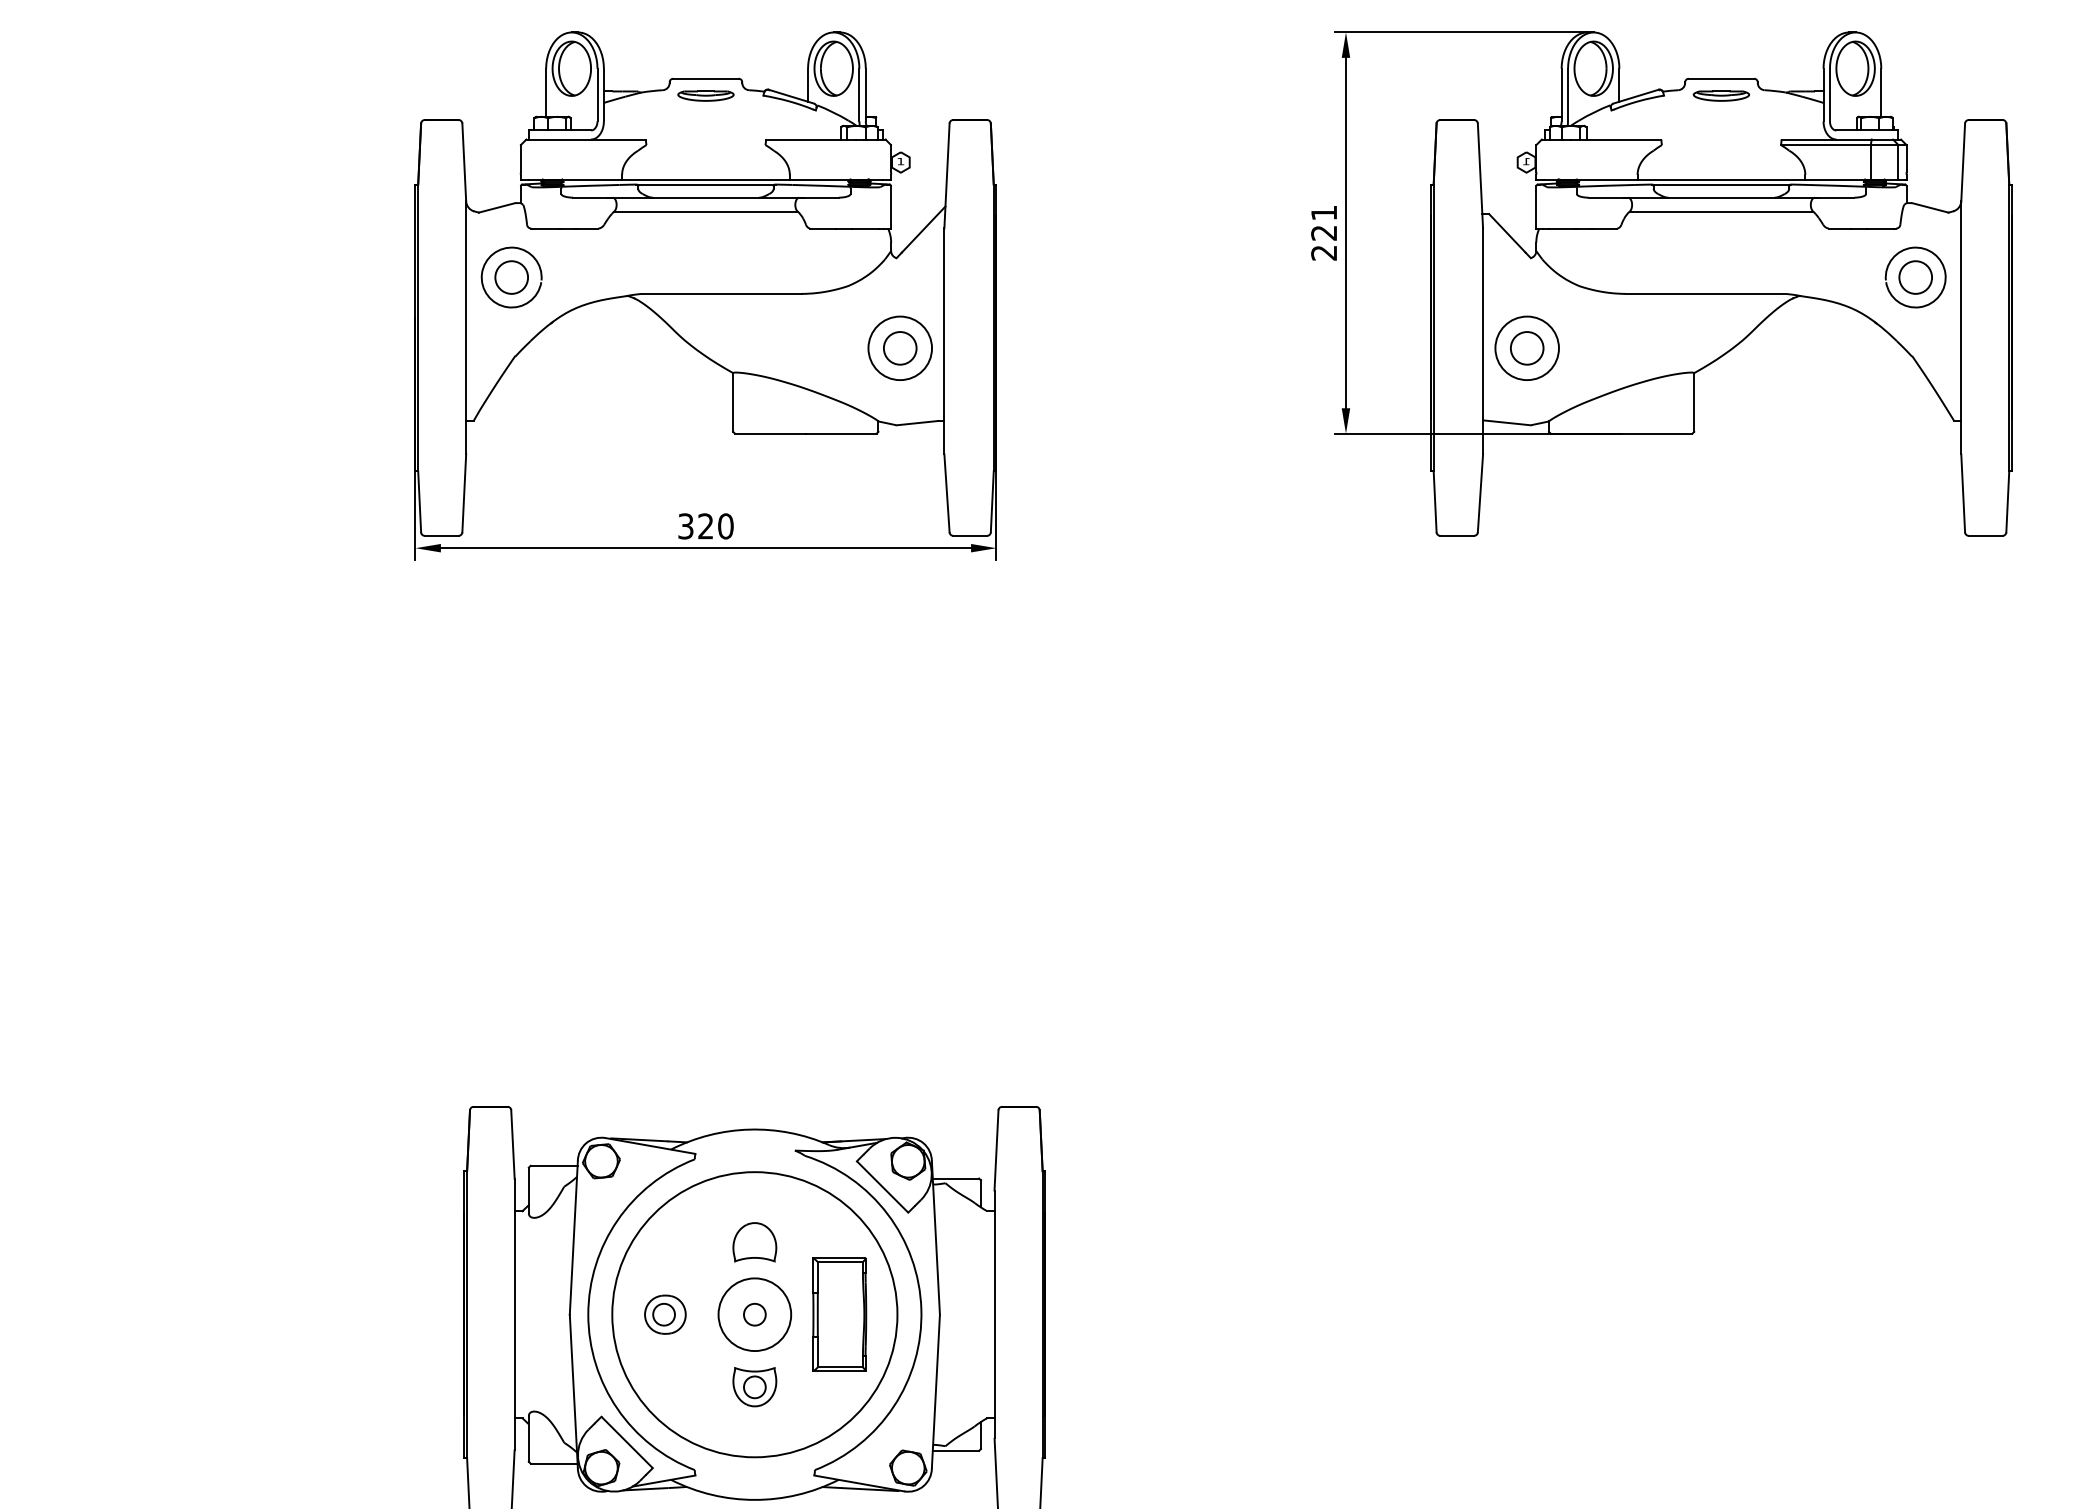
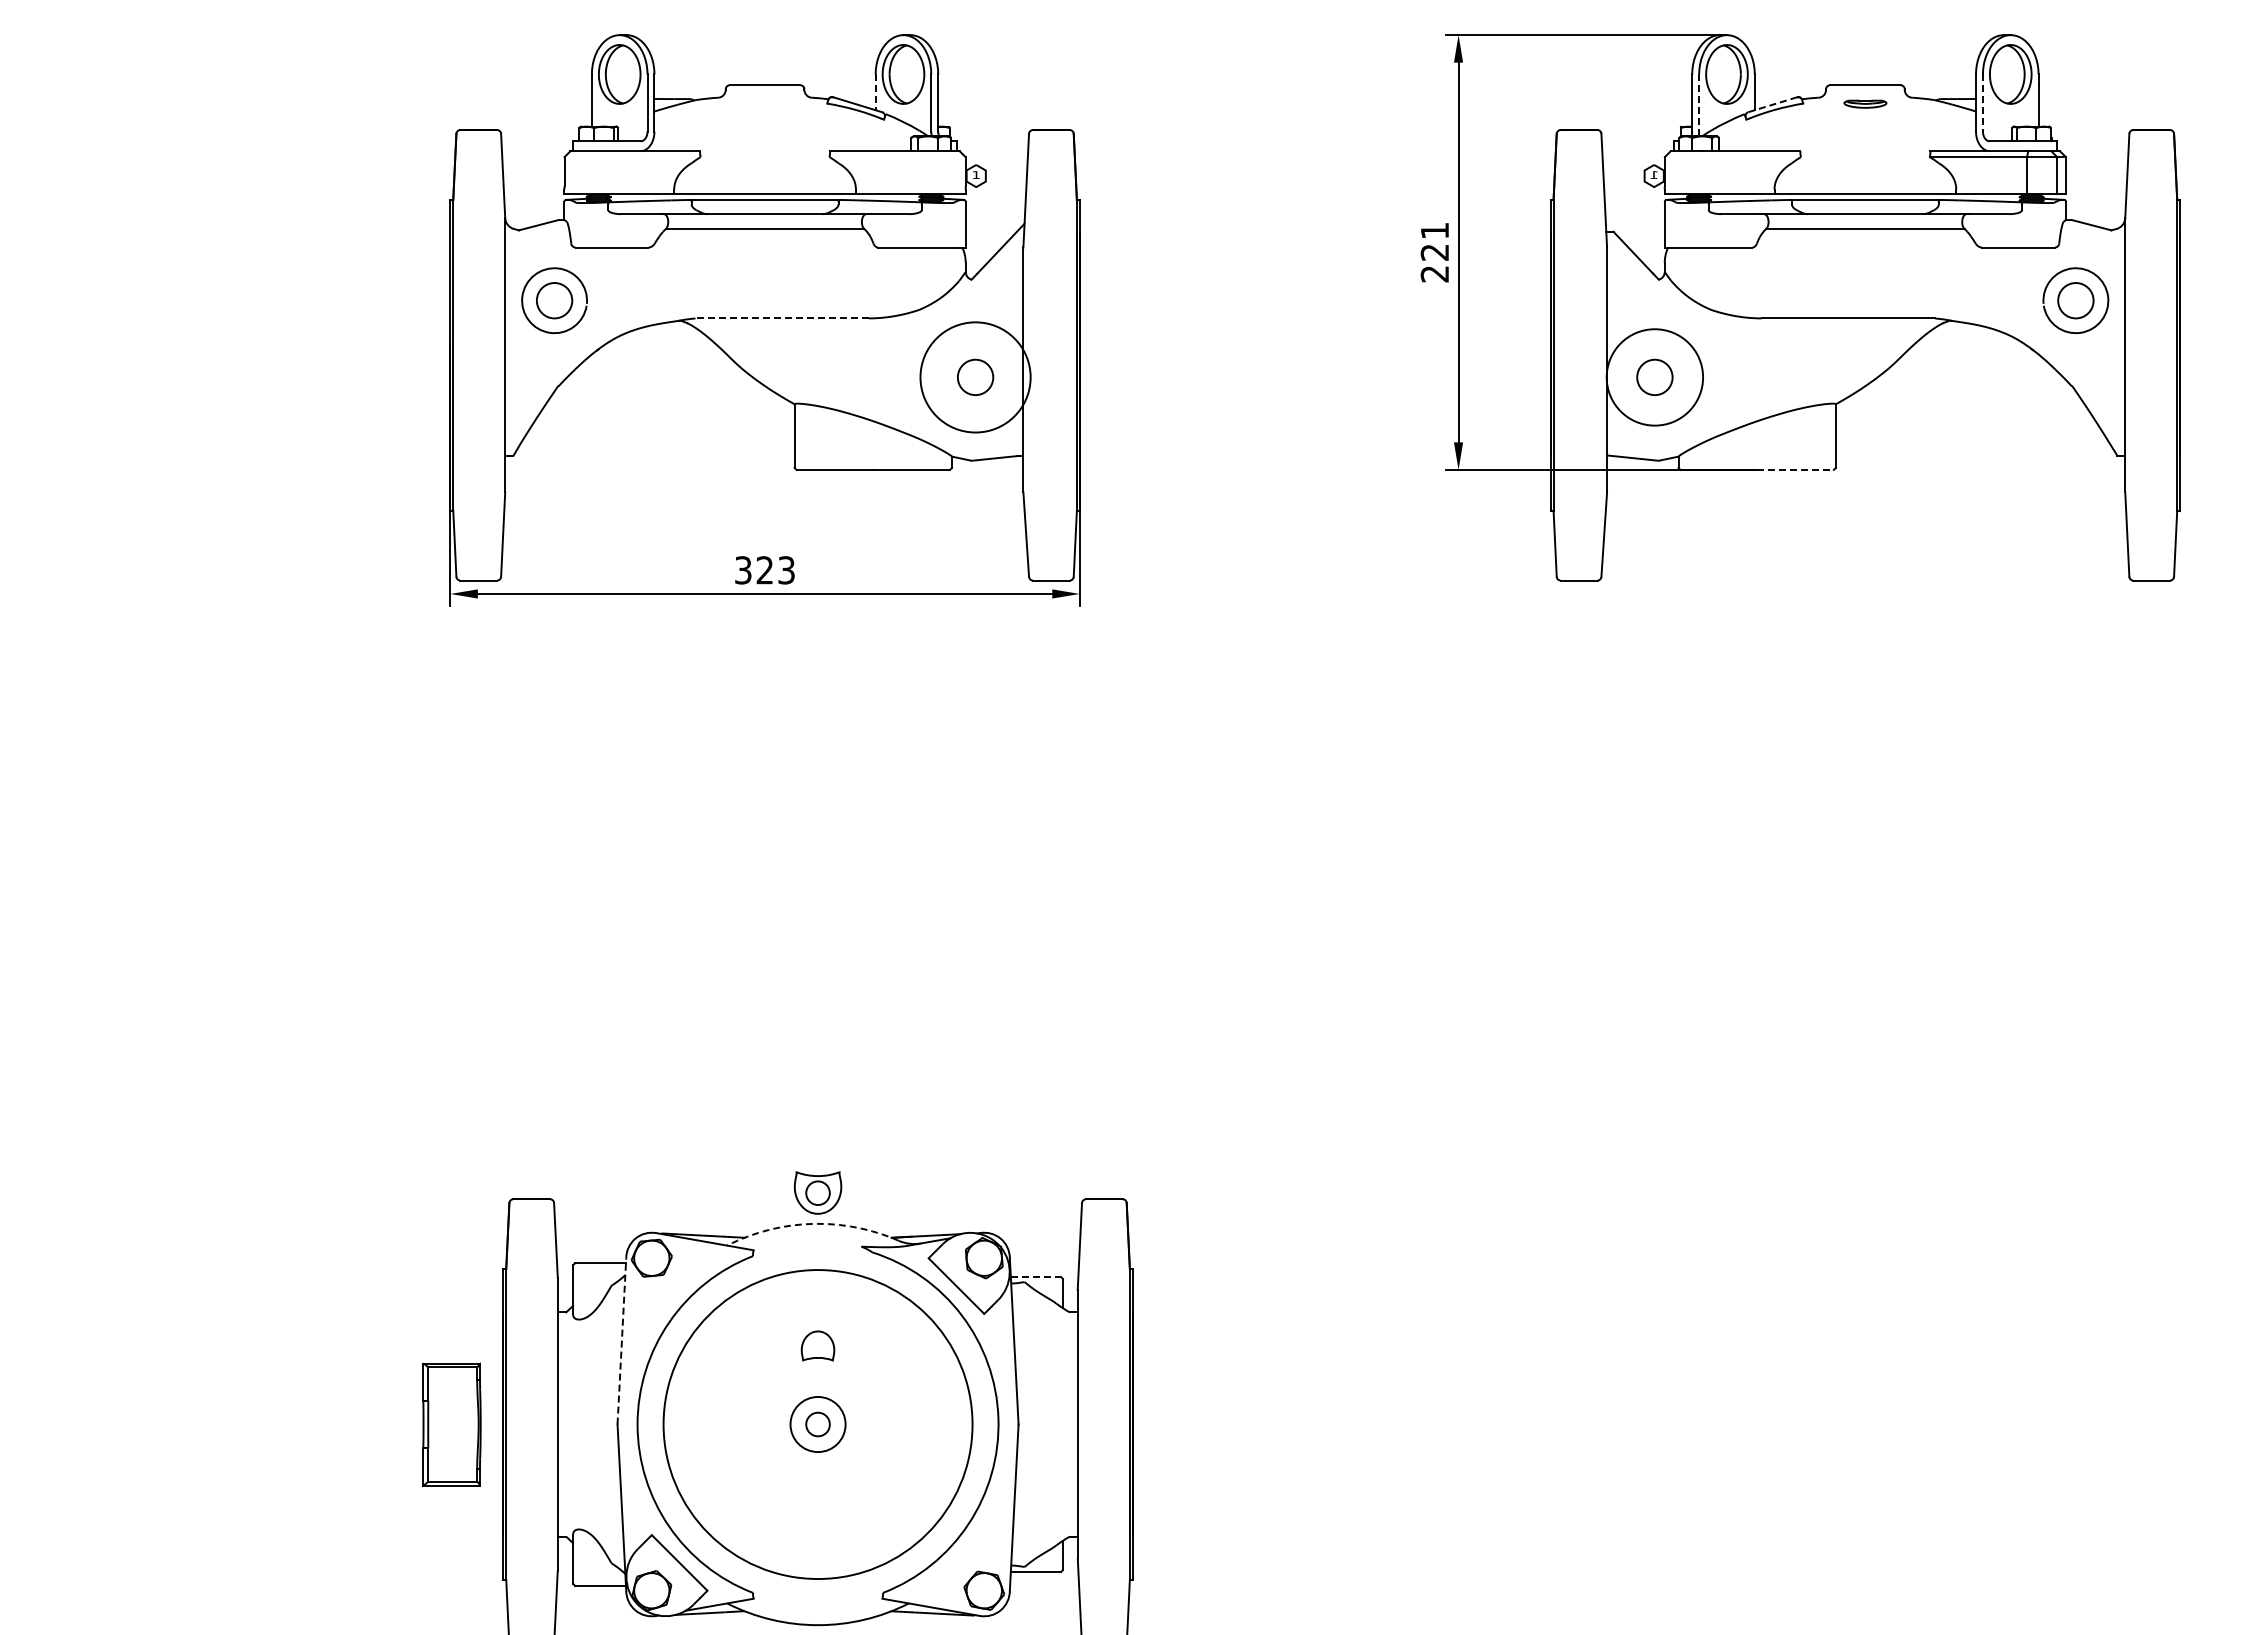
line: (807, 85) -> (875, 92), solid -> dashed
line: (1568, 95) -> (1699, 103), solid -> dashed
line: (1829, 95) -> (1982, 103), solid -> dashed
part: (705, 96) -> (764, 104), removed
line: (1635, 96) -> (1772, 104), solid -> dashed
part: (1721, 96) -> (1865, 104), size x0.7
line: (721, 293) -> (781, 318), solid -> dashed
circle: (900, 348) -> (975, 377), size x1.6
circle: (1526, 348) -> (1654, 377), size x1.4
line: (1657, 433) -> (1796, 469), solid -> dashed
text: (725, 526) -> (786, 570), 320 -> 323
arc: (749, 1129) -> (812, 1223), solid -> dashed
line: (956, 1178) -> (1036, 1276), solid -> dashed
line: (573, 1237) -> (621, 1340), solid -> dashed
part: (754, 1241) -> (817, 1345), size x0.7
part: (665, 1314) -> (721, 1424), removed
circle: (754, 1314) -> (817, 1424), size x0.7
part: (839, 1314) -> (451, 1424), moved
part: (754, 1386) -> (817, 1192), moved

